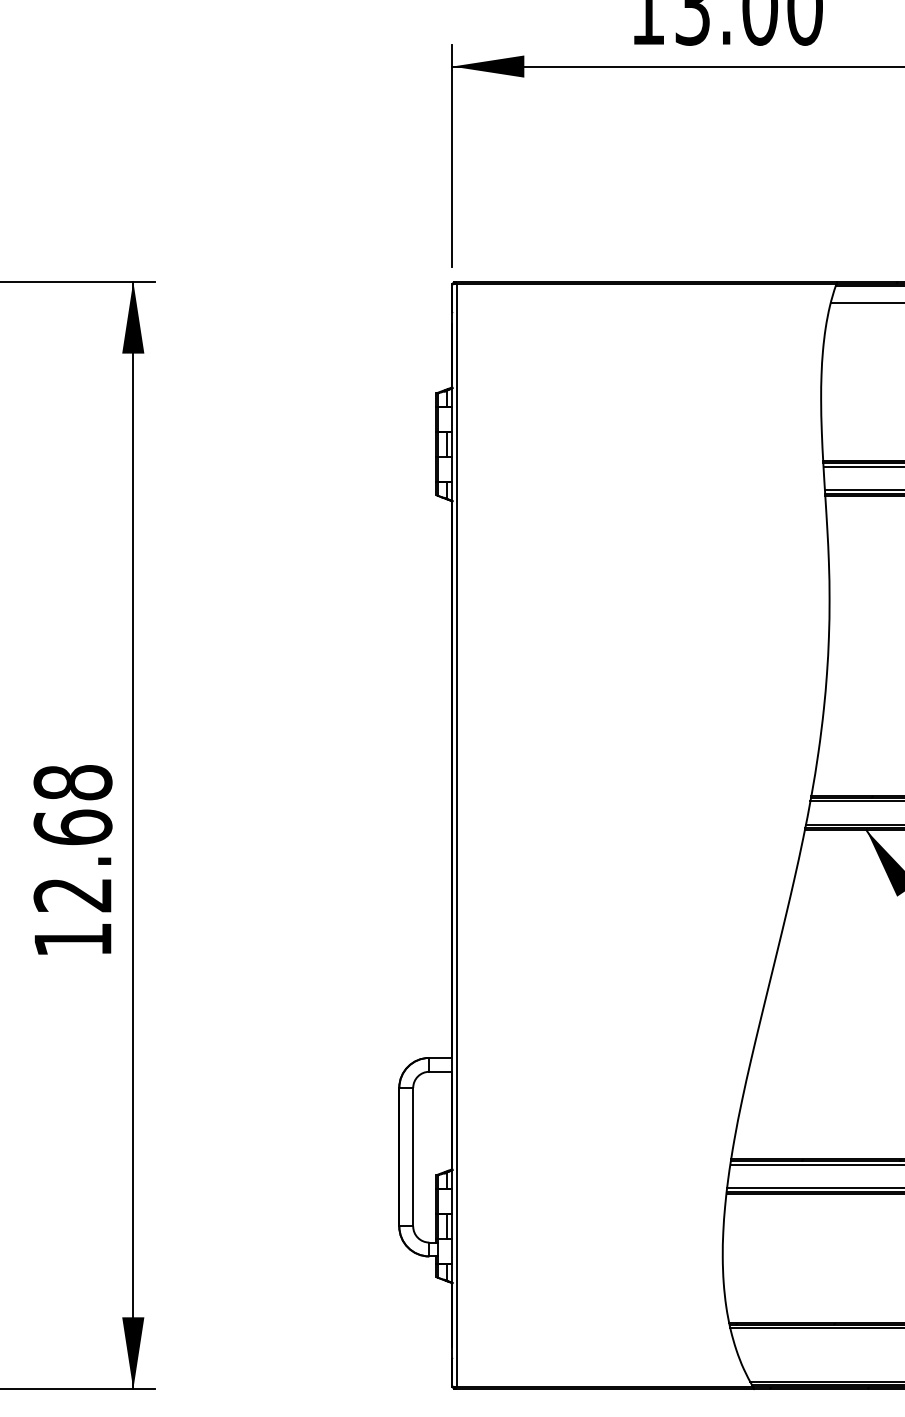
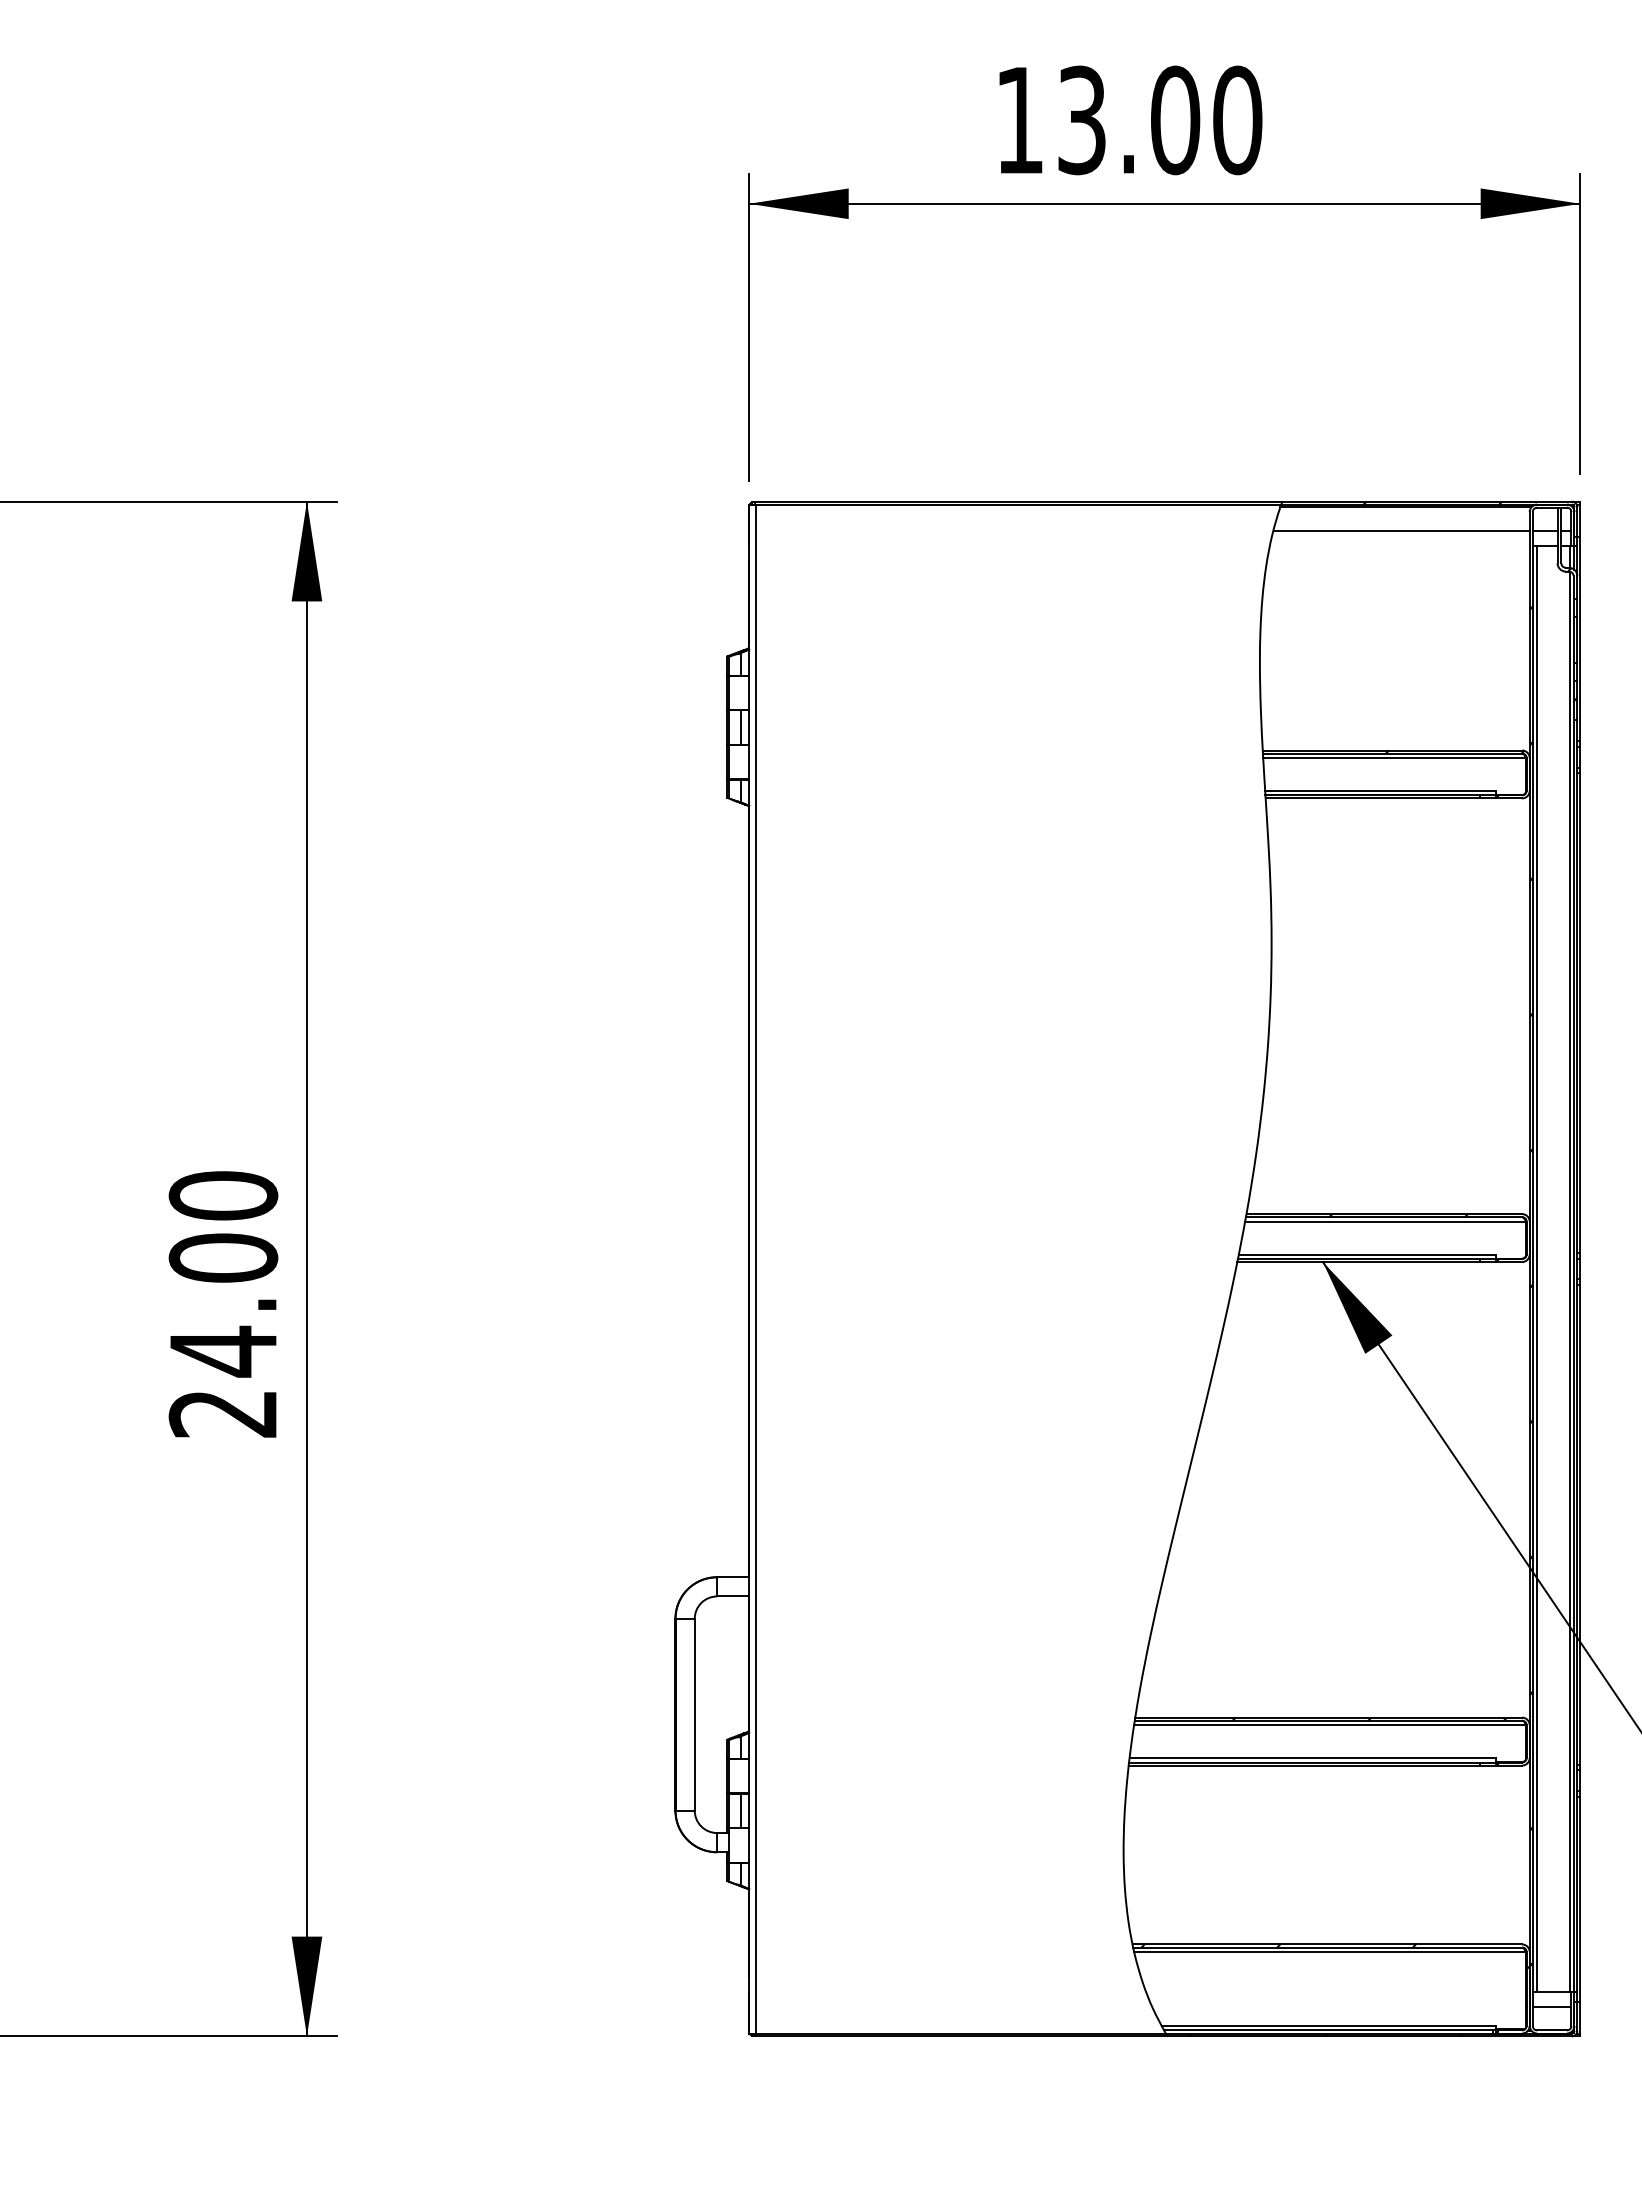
text: (73, 861) -> (223, 1304), 12.68 -> 24.00

